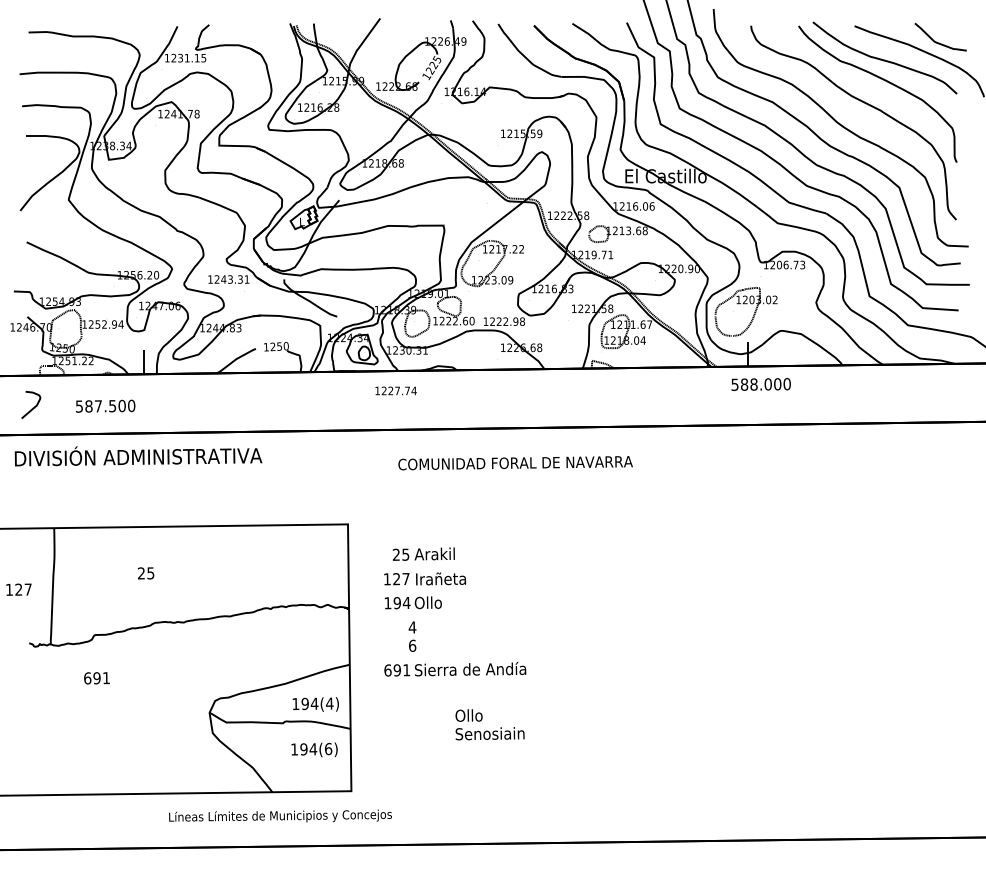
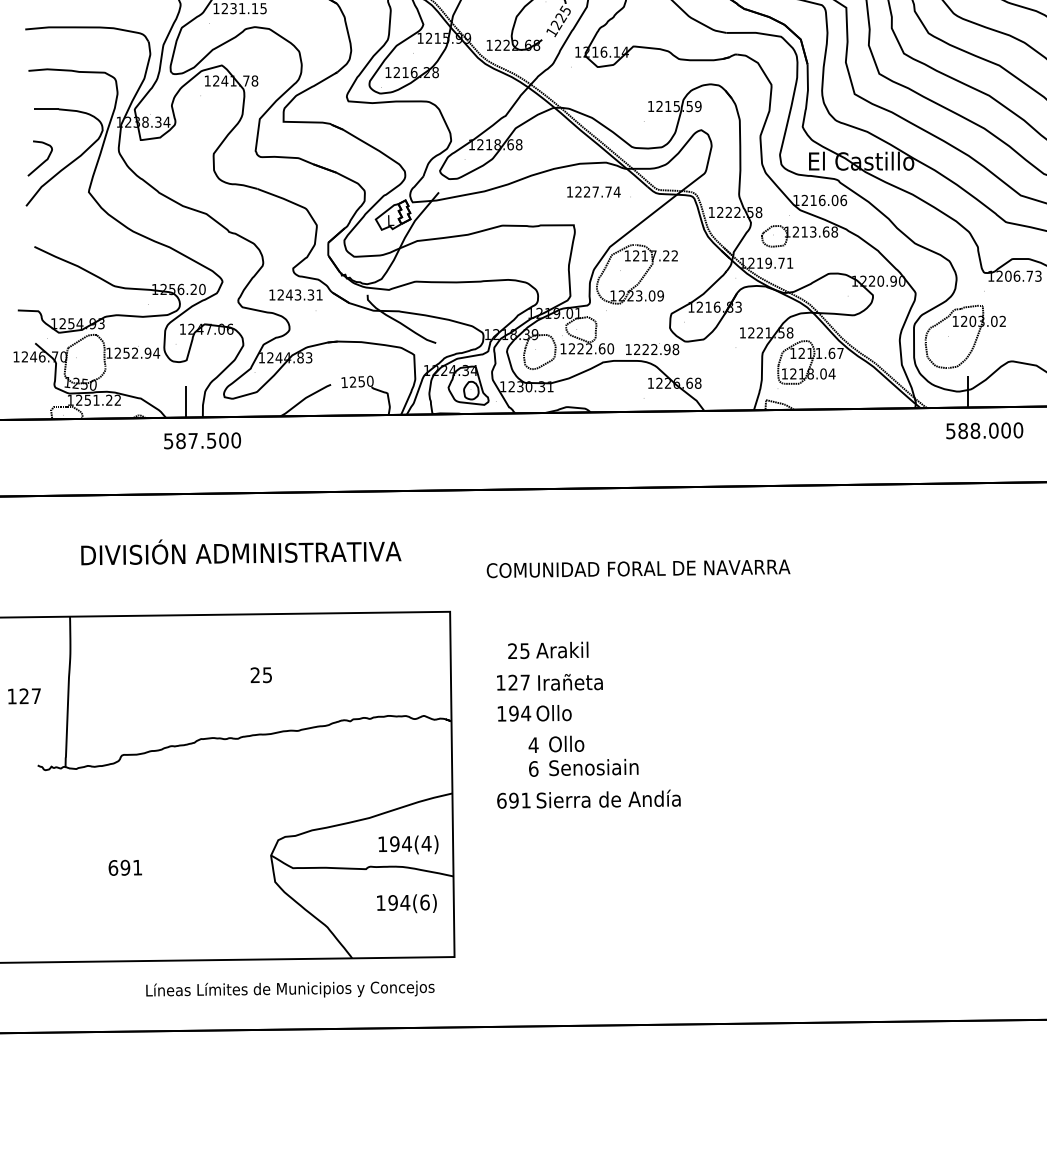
text: (395, 390) -> (593, 191), moved
text: (105, 405) -> (202, 439), moved
curve: (34, 406) -> (44, 160), moved
text: (138, 456) -> (241, 552), moved
text: (515, 463) -> (638, 569), moved
text: (146, 573) -> (261, 675), moved
text: (96, 678) -> (124, 868), moved
text: (489, 724) -> (593, 755), moved
text: (280, 815) -> (290, 988), moved

